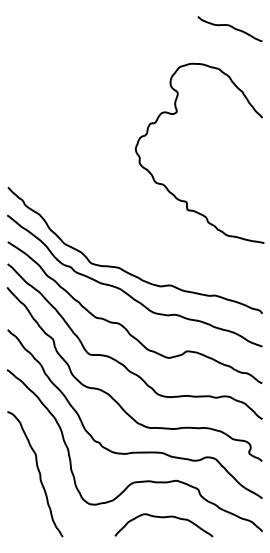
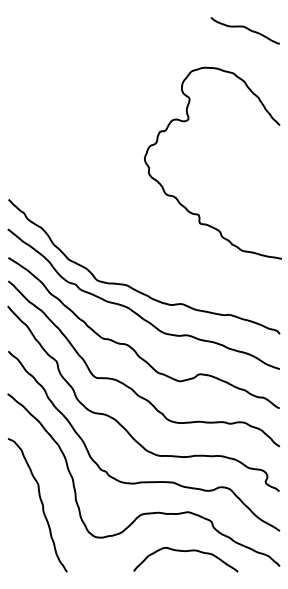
curve: (163, 517) -> (185, 551), moved

